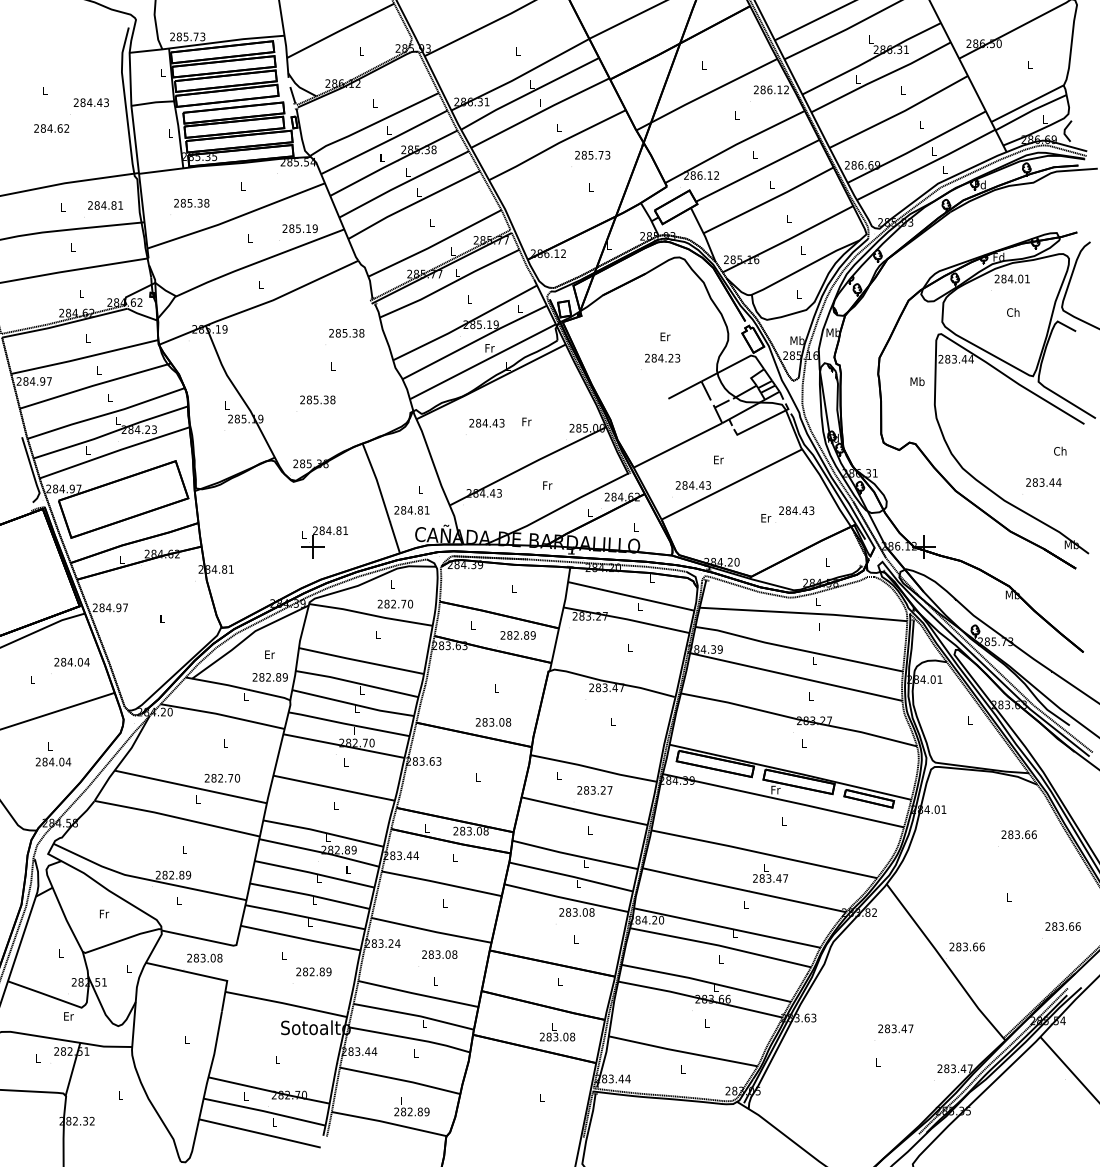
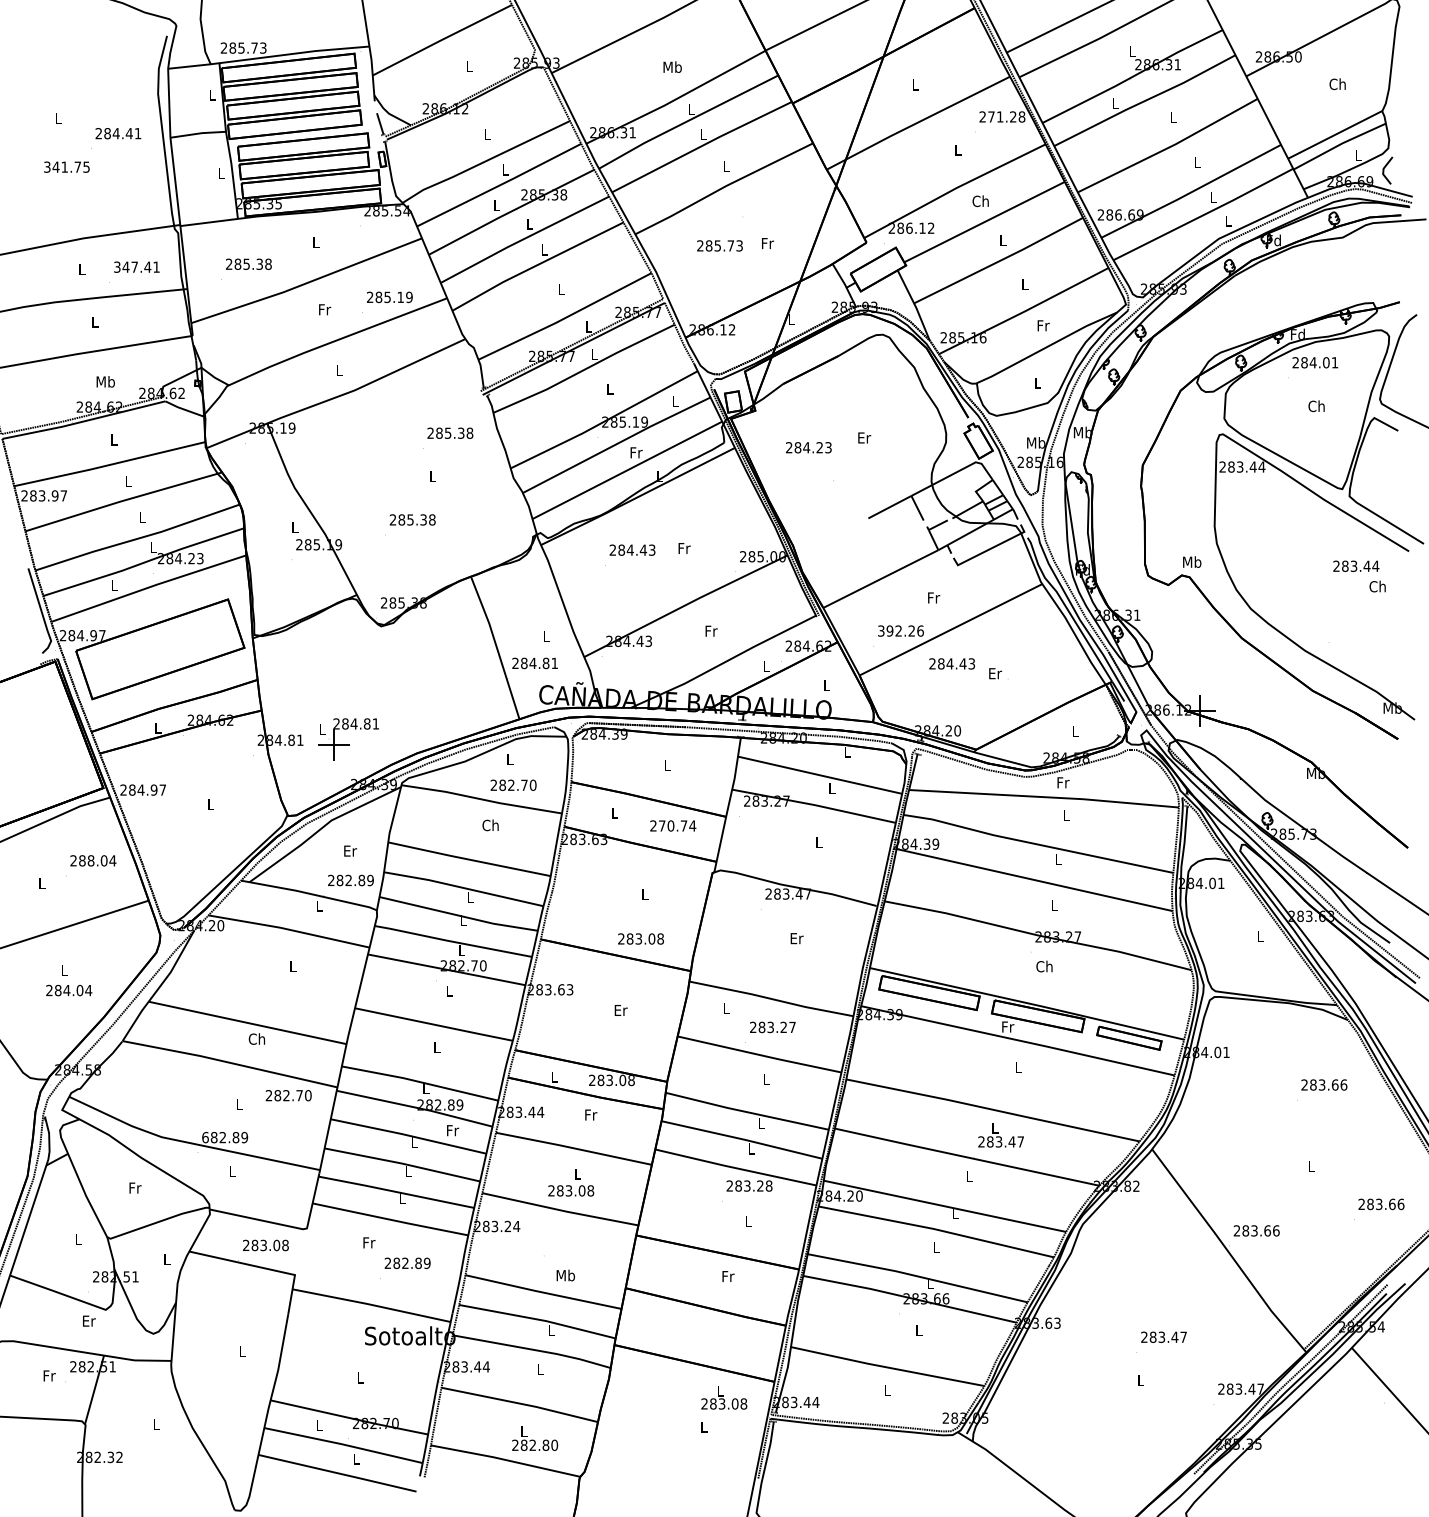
text: (517, 51) -> (672, 66), L -> Mb
text: (1029, 64) -> (1337, 84), L -> Ch
text: (774, 89) -> (1006, 116), 286.12 -> 271.28
text: (106, 102) -> (137, 133), 284.43 -> 284.41
text: (51, 128) -> (66, 166), 284.62 -> 341.75
text: (592, 154) -> (719, 245), moved
text: (754, 154) -> (980, 201), L -> Ch
text: (591, 187) -> (768, 243), L -> Fr
text: (102, 204) -> (132, 266), 284.81 -> 347.41
text: (250, 238) -> (325, 309), L -> Fr
text: (803, 250) -> (1043, 325), L -> Fr
text: (81, 293) -> (105, 381), L -> Mb
text: (662, 358) -> (808, 447), moved
text: (32, 381) -> (41, 495), 284.97 -> 283.97
text: (917, 381) -> (1192, 561), moved
text: (718, 459) -> (933, 597), Er -> Fr
text: (1043, 481) -> (1356, 565), moved
text: (693, 485) -> (900, 630), 284.43 -> 392.26
text: (796, 510) -> (951, 663), moved
part: (324, 542) -> (348, 739), moved
text: (818, 601) -> (1063, 782), L -> Fr
text: (377, 635) -> (490, 825), L -> Ch
text: (521, 635) -> (677, 825), 282.89 -> 270.74
text: (69, 661) -> (90, 860), 284.04 -> 288.04
text: (613, 721) -> (796, 938), L -> Er
text: (803, 743) -> (1044, 966), L -> Ch
text: (477, 777) -> (620, 1010), L -> Er
text: (222, 778) -> (288, 1095), moved
text: (197, 798) -> (256, 1038), L -> Ch
text: (455, 857) -> (591, 1114), L -> Fr
text: (349, 869) -> (453, 1130), L -> Fr
text: (158, 875) -> (205, 1137), 282.89 -> 682.89
text: (585, 912) -> (760, 1185), 283.08 -> 283.28
text: (439, 954) -> (571, 1190), moved
text: (284, 955) -> (369, 1242), L -> Fr
text: (435, 981) -> (565, 1275), L -> Mb
text: (560, 982) -> (728, 1276), L -> Fr
text: (557, 1032) -> (724, 1397), moved
text: (38, 1058) -> (49, 1375), L -> Fr
text: (426, 1112) -> (554, 1445), 282.89 -> 282.80

